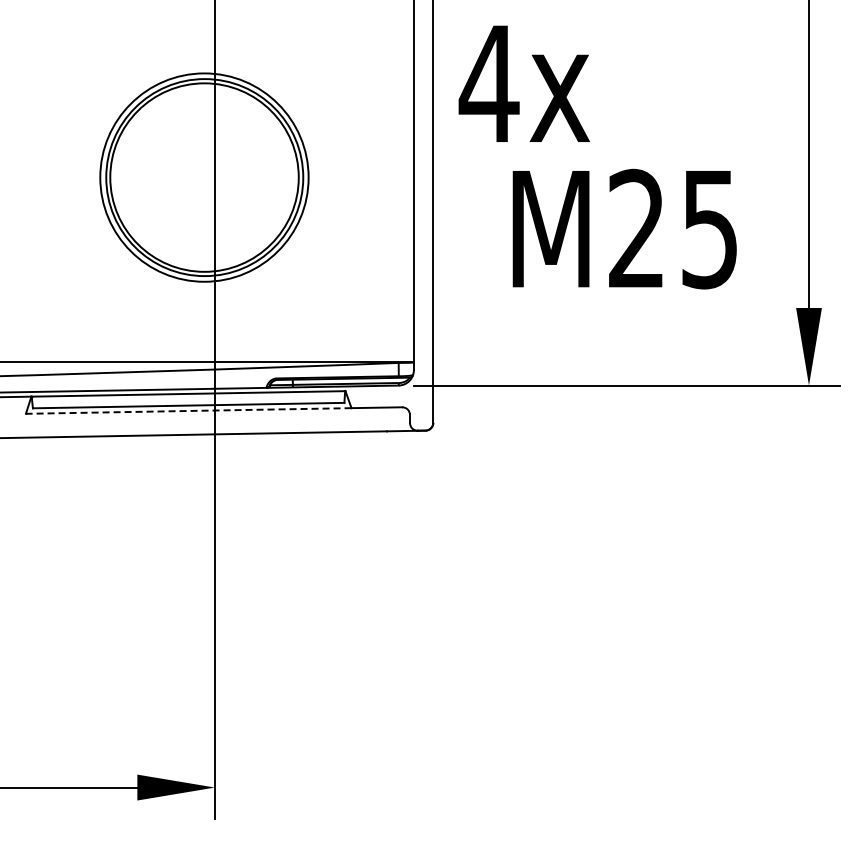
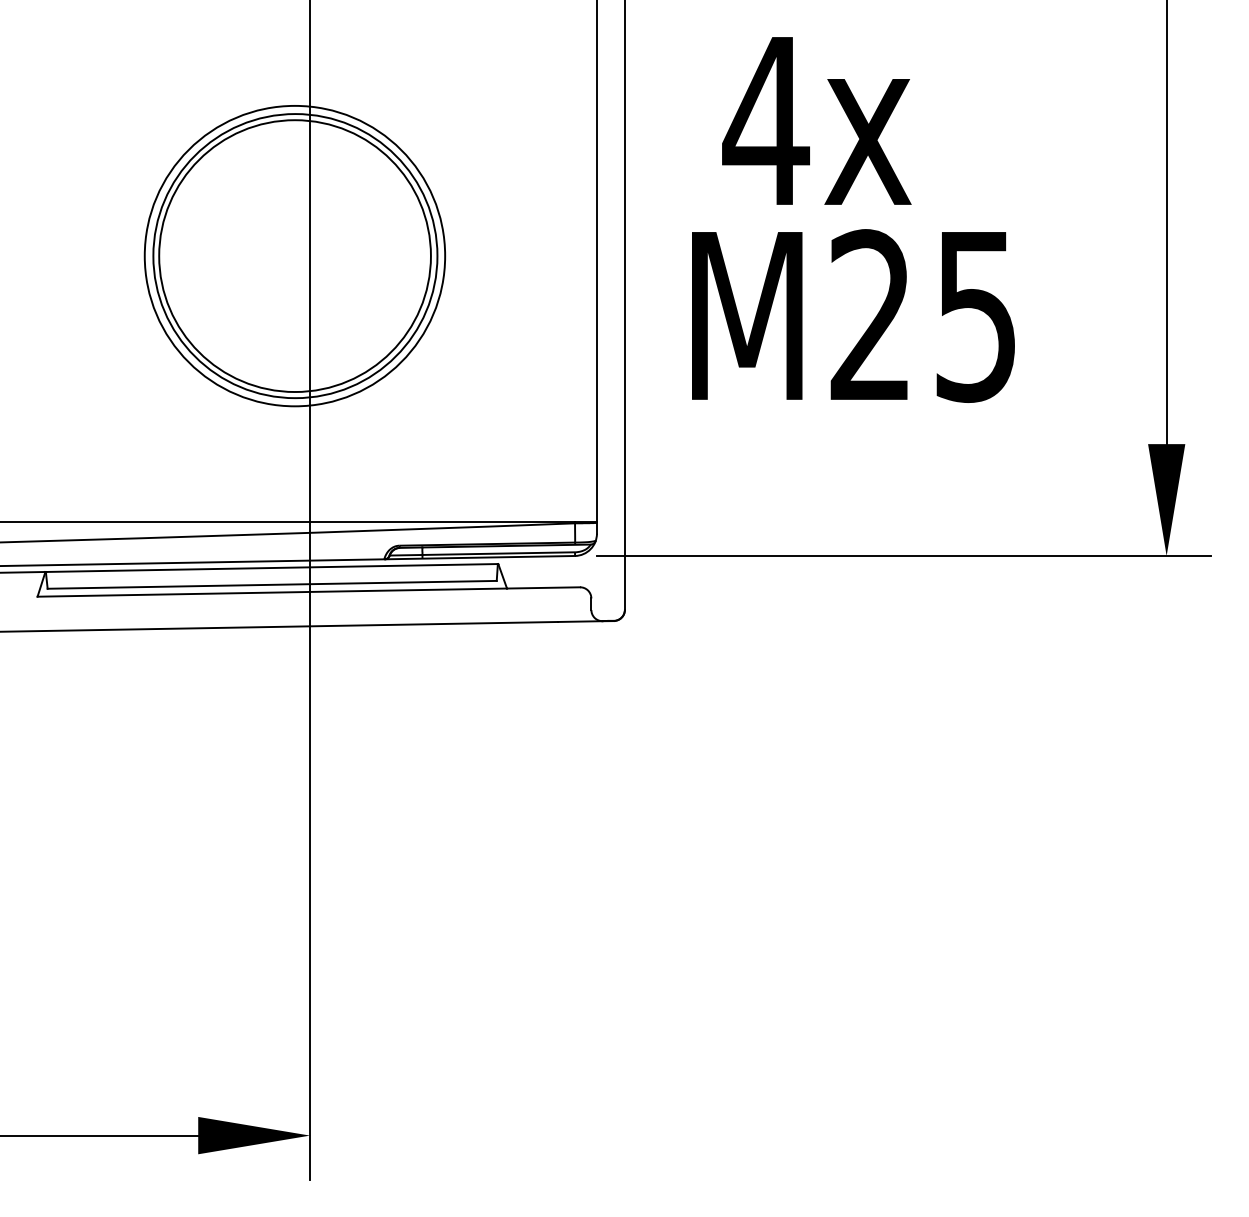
text: (523, 83) -> (815, 120), moved
text: (624, 228) -> (853, 315), moved
line: (188, 410) -> (271, 591), dashed -> solid

